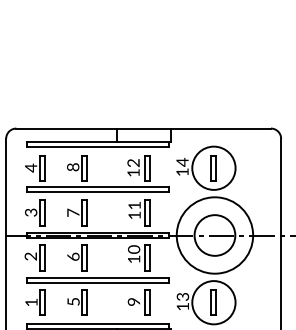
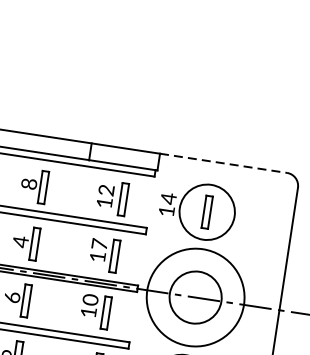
line: (221, 128) -> (224, 163), solid -> dashed
text: (134, 205) -> (99, 244), 11 -> 17
text: (73, 212) -> (20, 241), 7 -> 4

